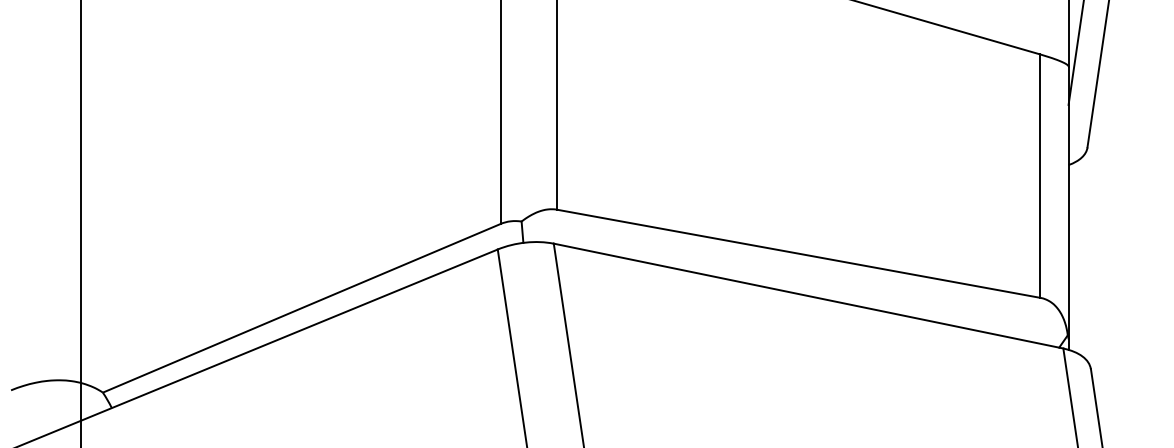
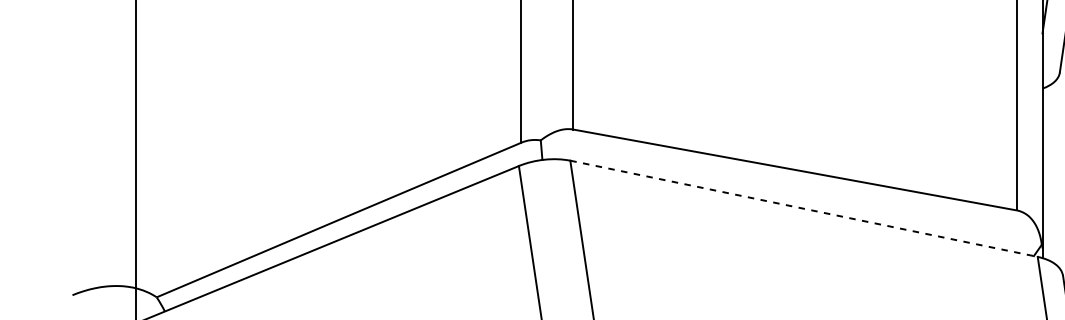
line: (809, 296) -> (804, 209), solid -> dashed

